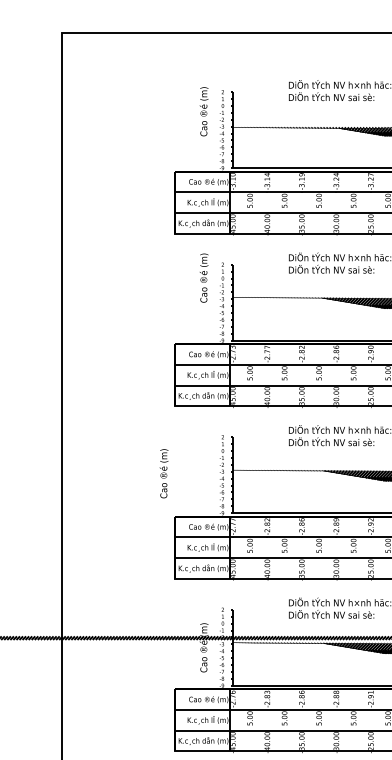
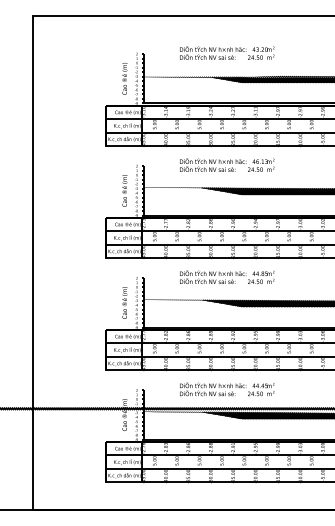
text: (203, 111) -> (124, 78), moved
text: (203, 277) -> (124, 190), moved
text: (163, 472) -> (124, 302), moved

